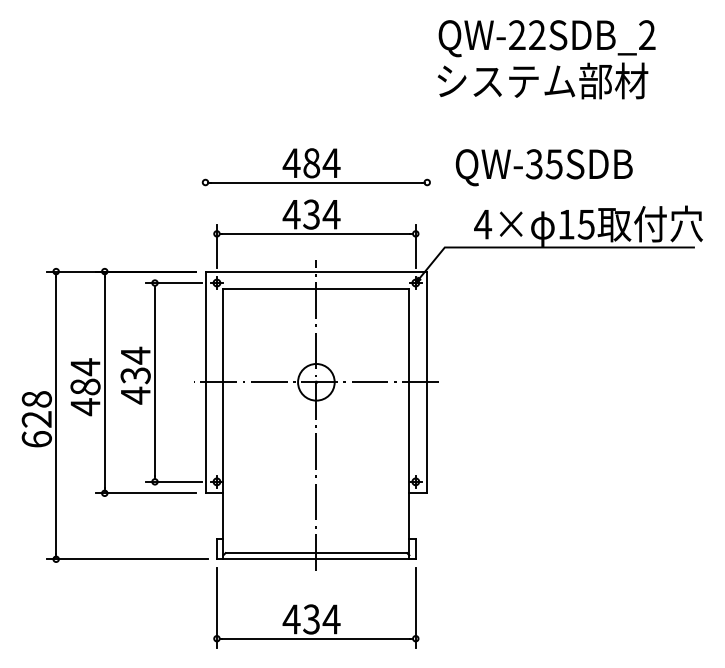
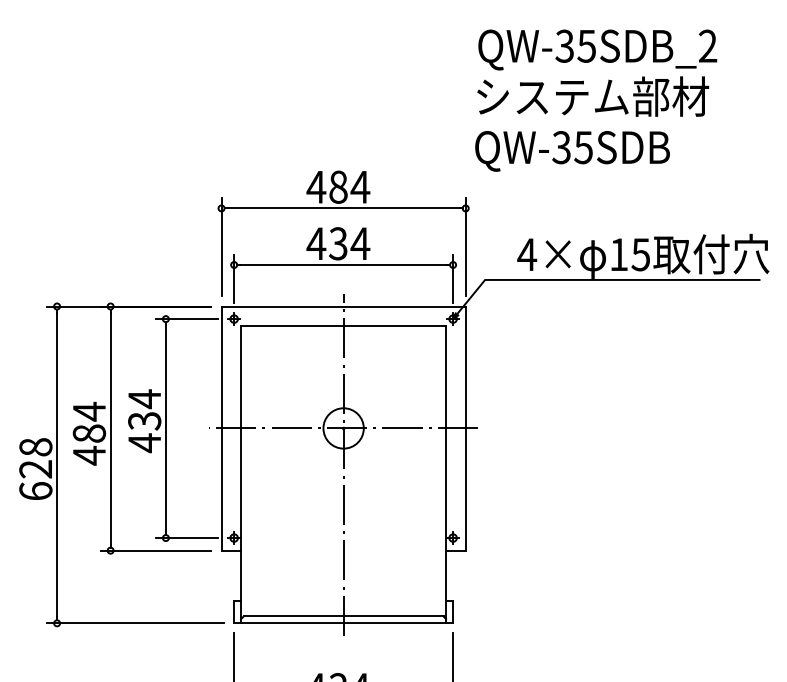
text: (526, 35) -> (575, 46), QW-22SDB_2 -> QW-35SDB_2
text: (543, 167) -> (571, 151), moved
line: (205, 217) -> (221, 246), added
line: (427, 217) -> (466, 246), added

